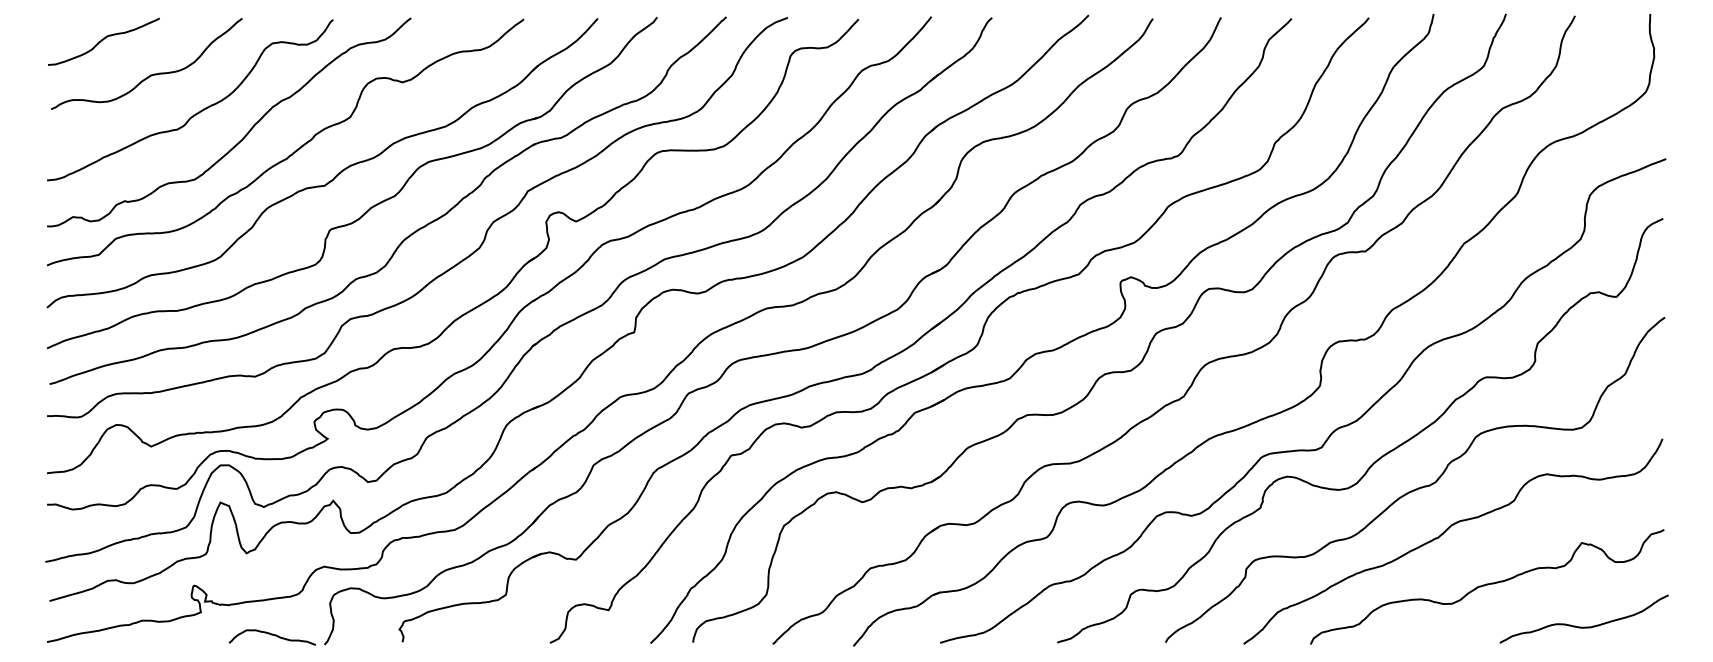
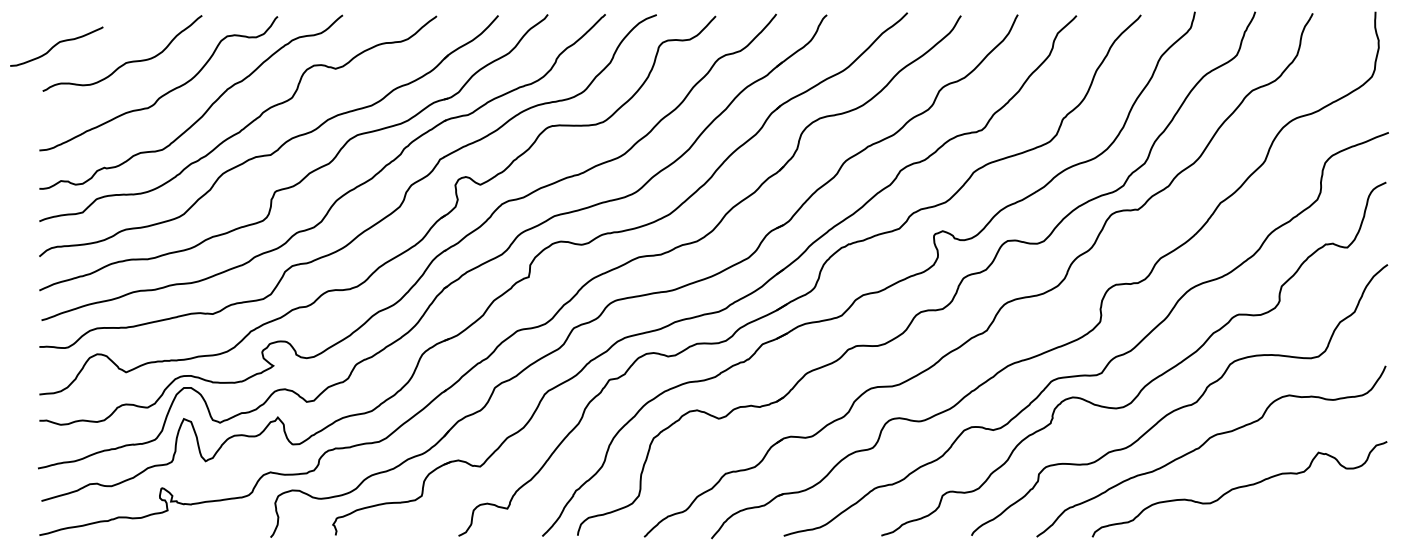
curve: (103, 40) -> (56, 45), moved
curve: (1583, 626) -> (1319, 522), removed
curve: (271, 635) -> (226, 529), removed

